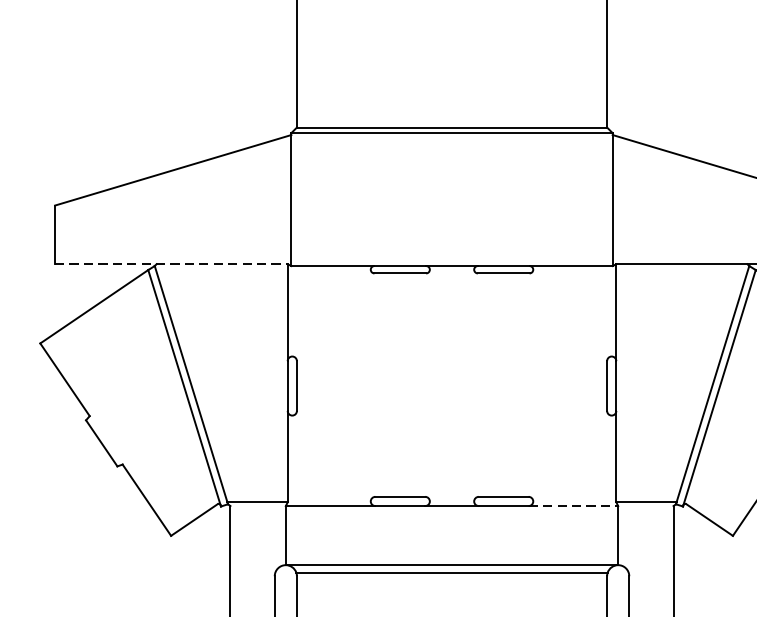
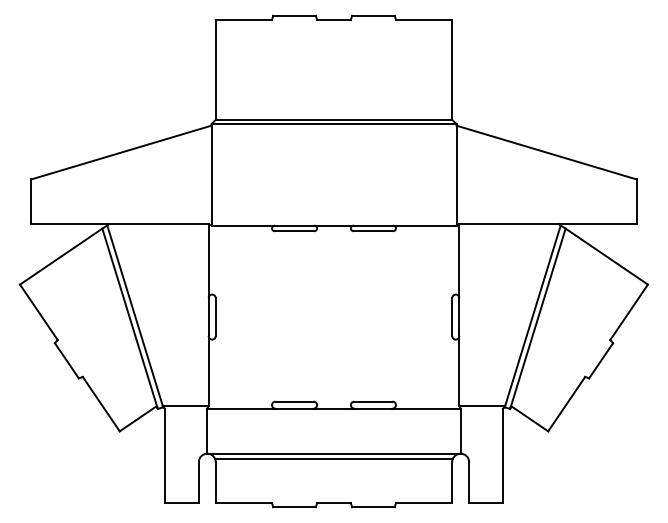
line: (170, 264) -> (119, 224), dashed -> solid
line: (574, 505) -> (427, 408), dashed -> solid

